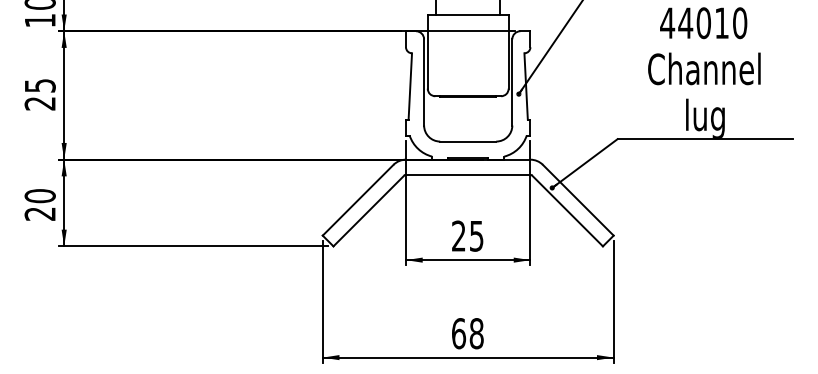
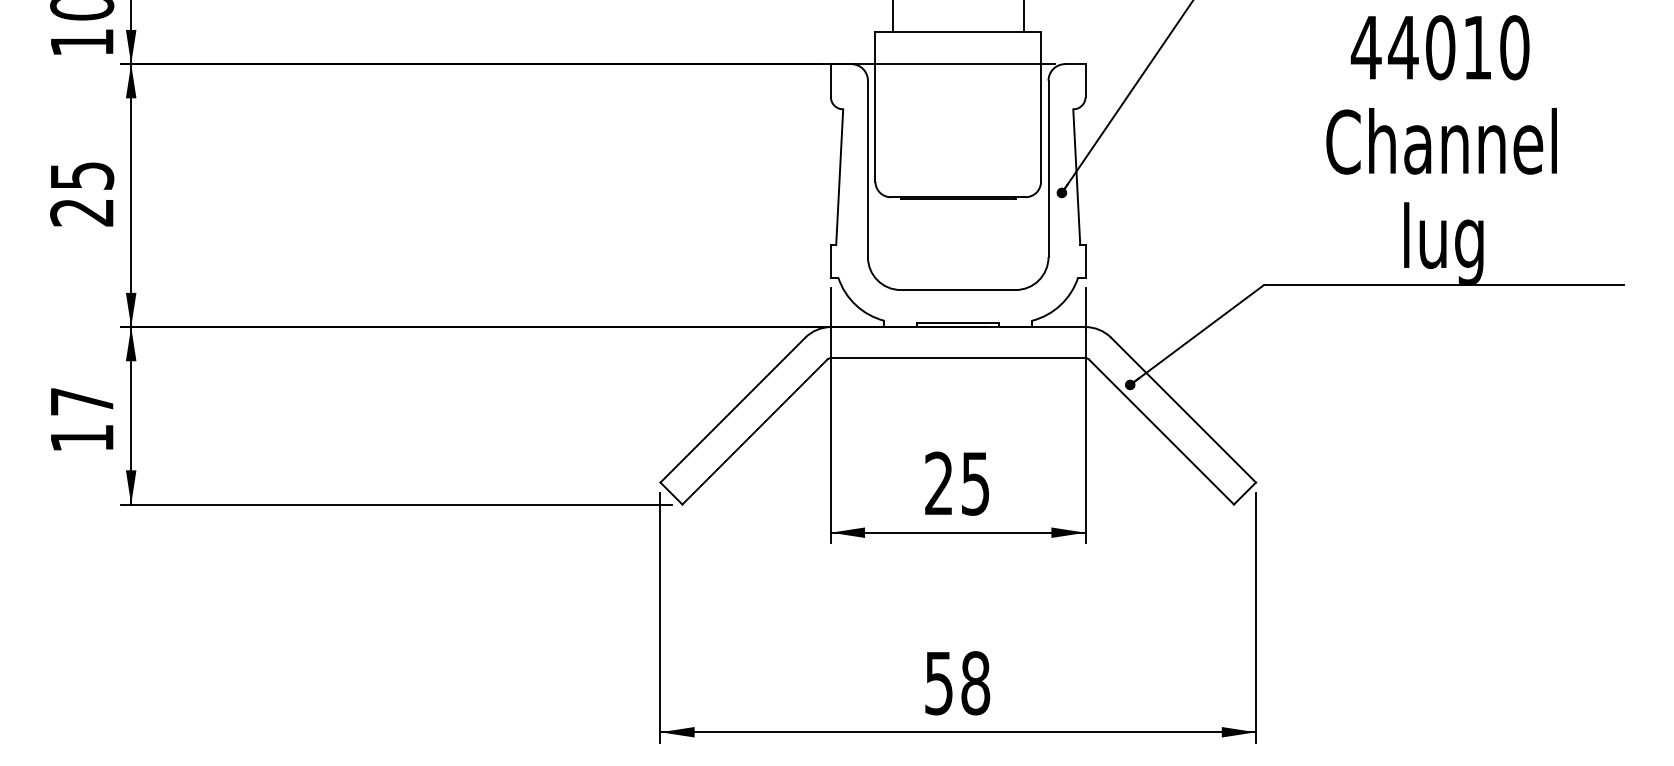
text: (39, 204) -> (80, 418), 20 -> 17
text: (459, 333) -> (940, 682), 68 -> 58

